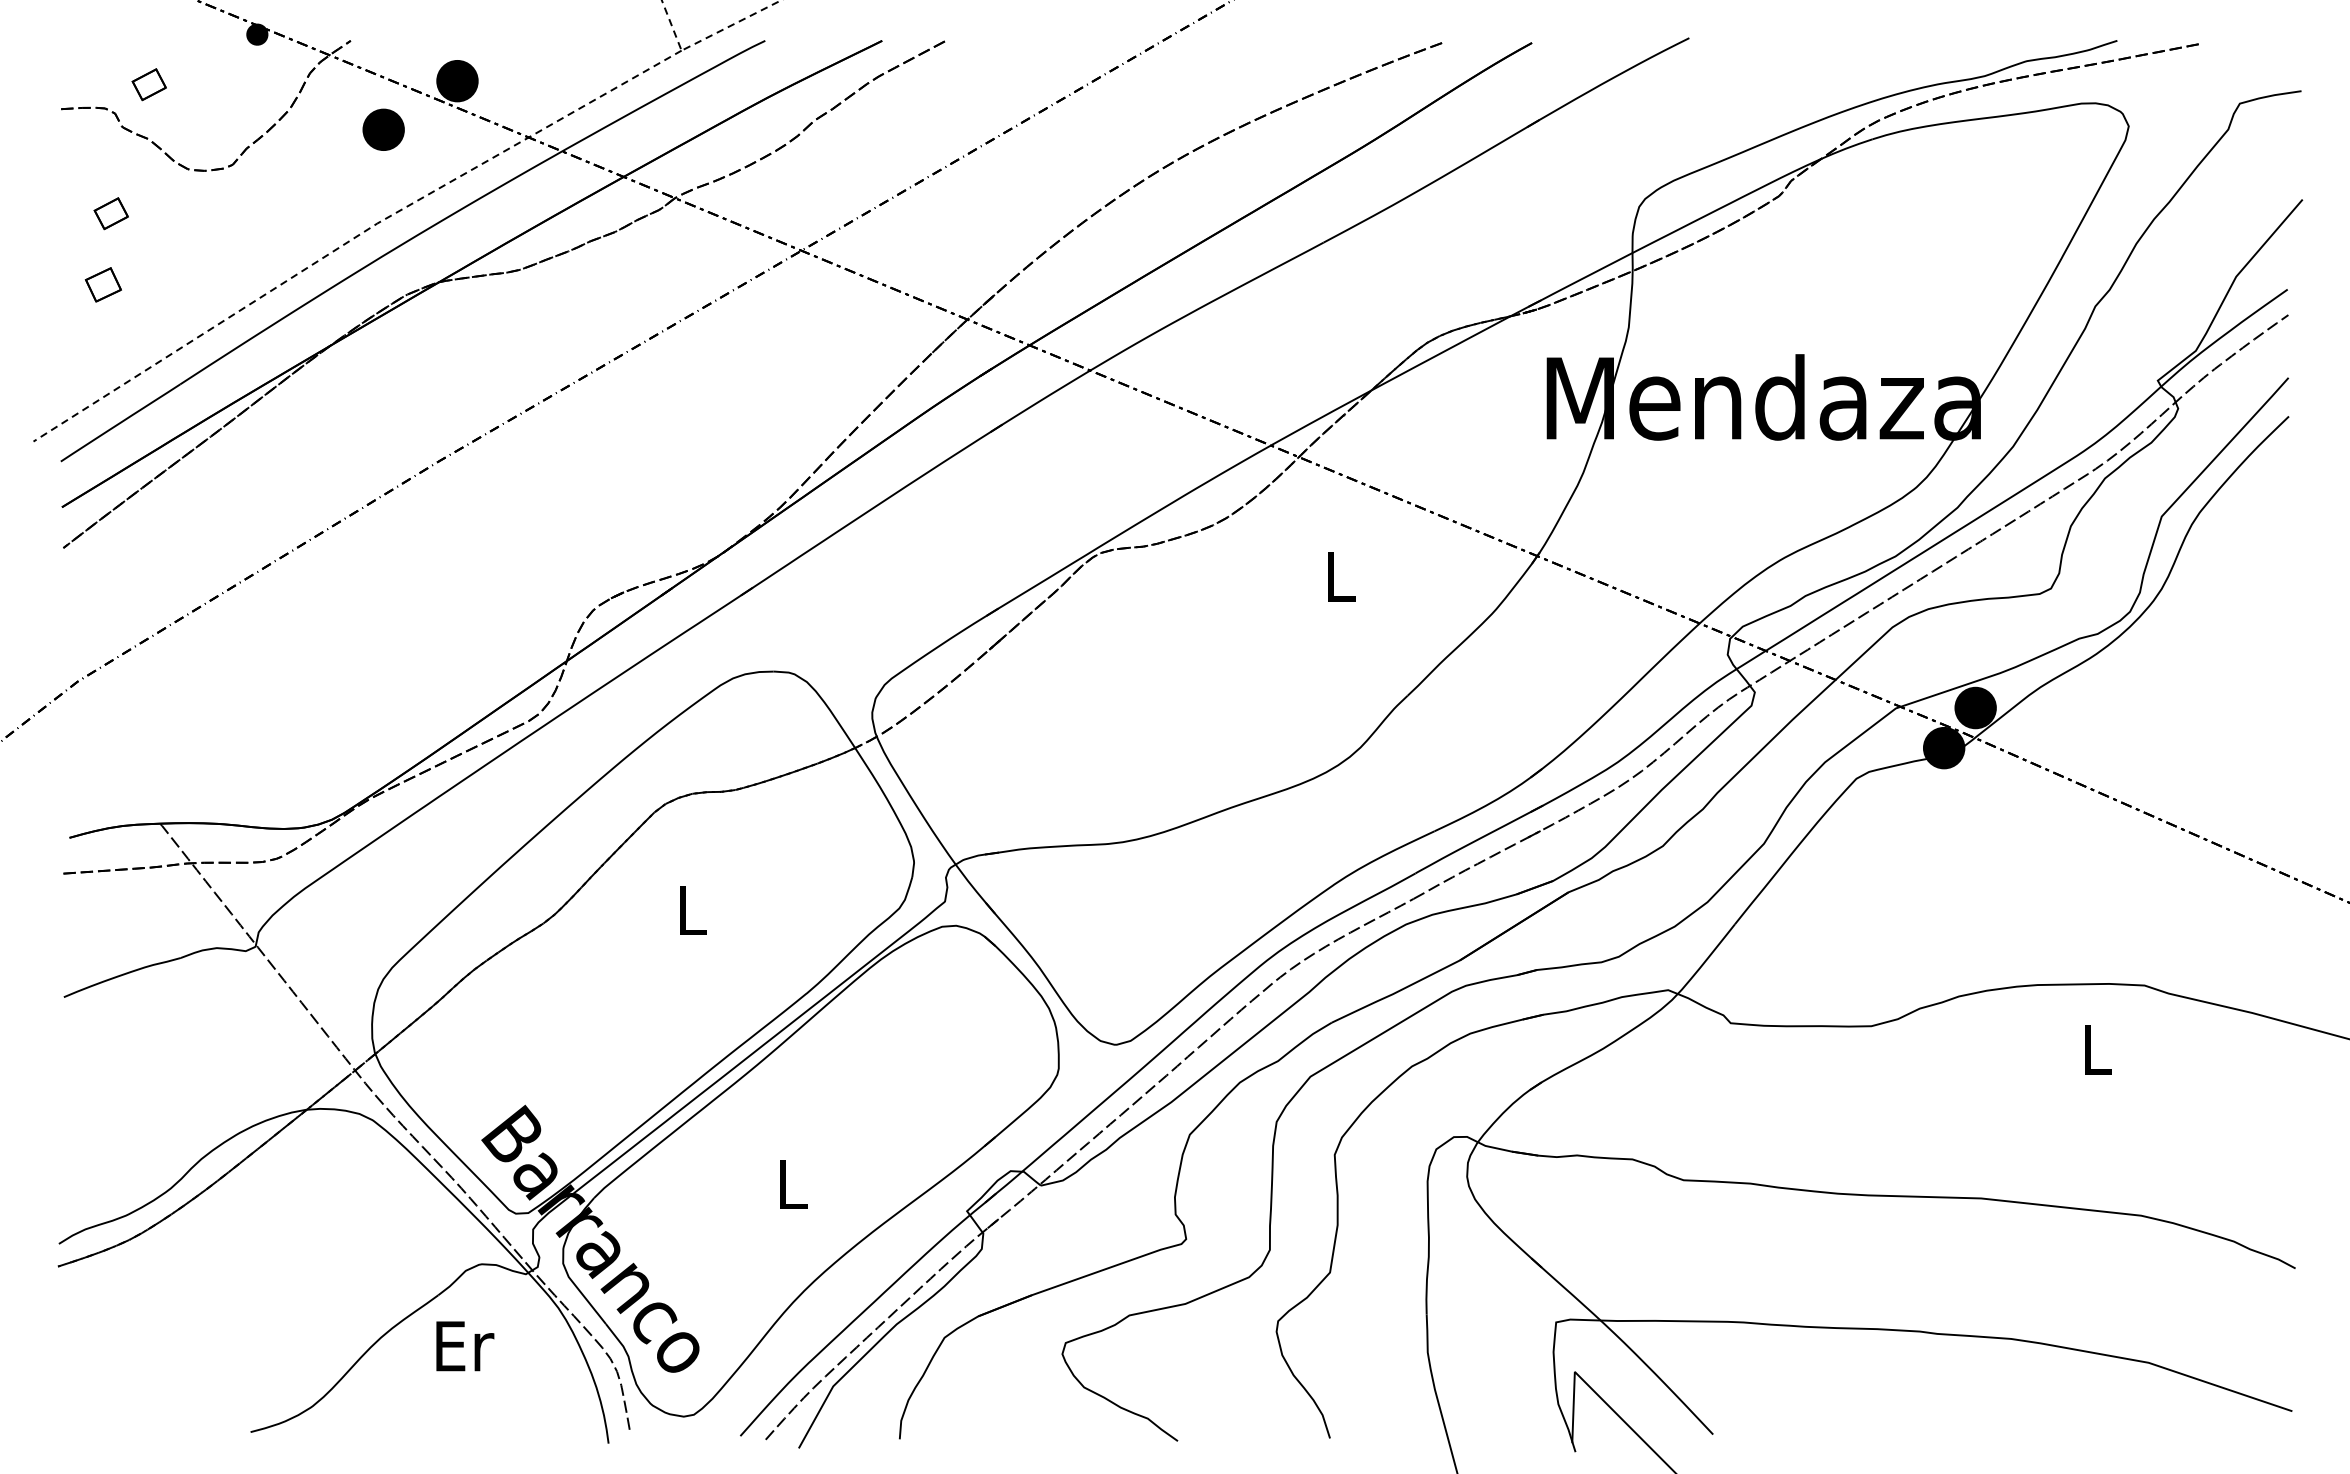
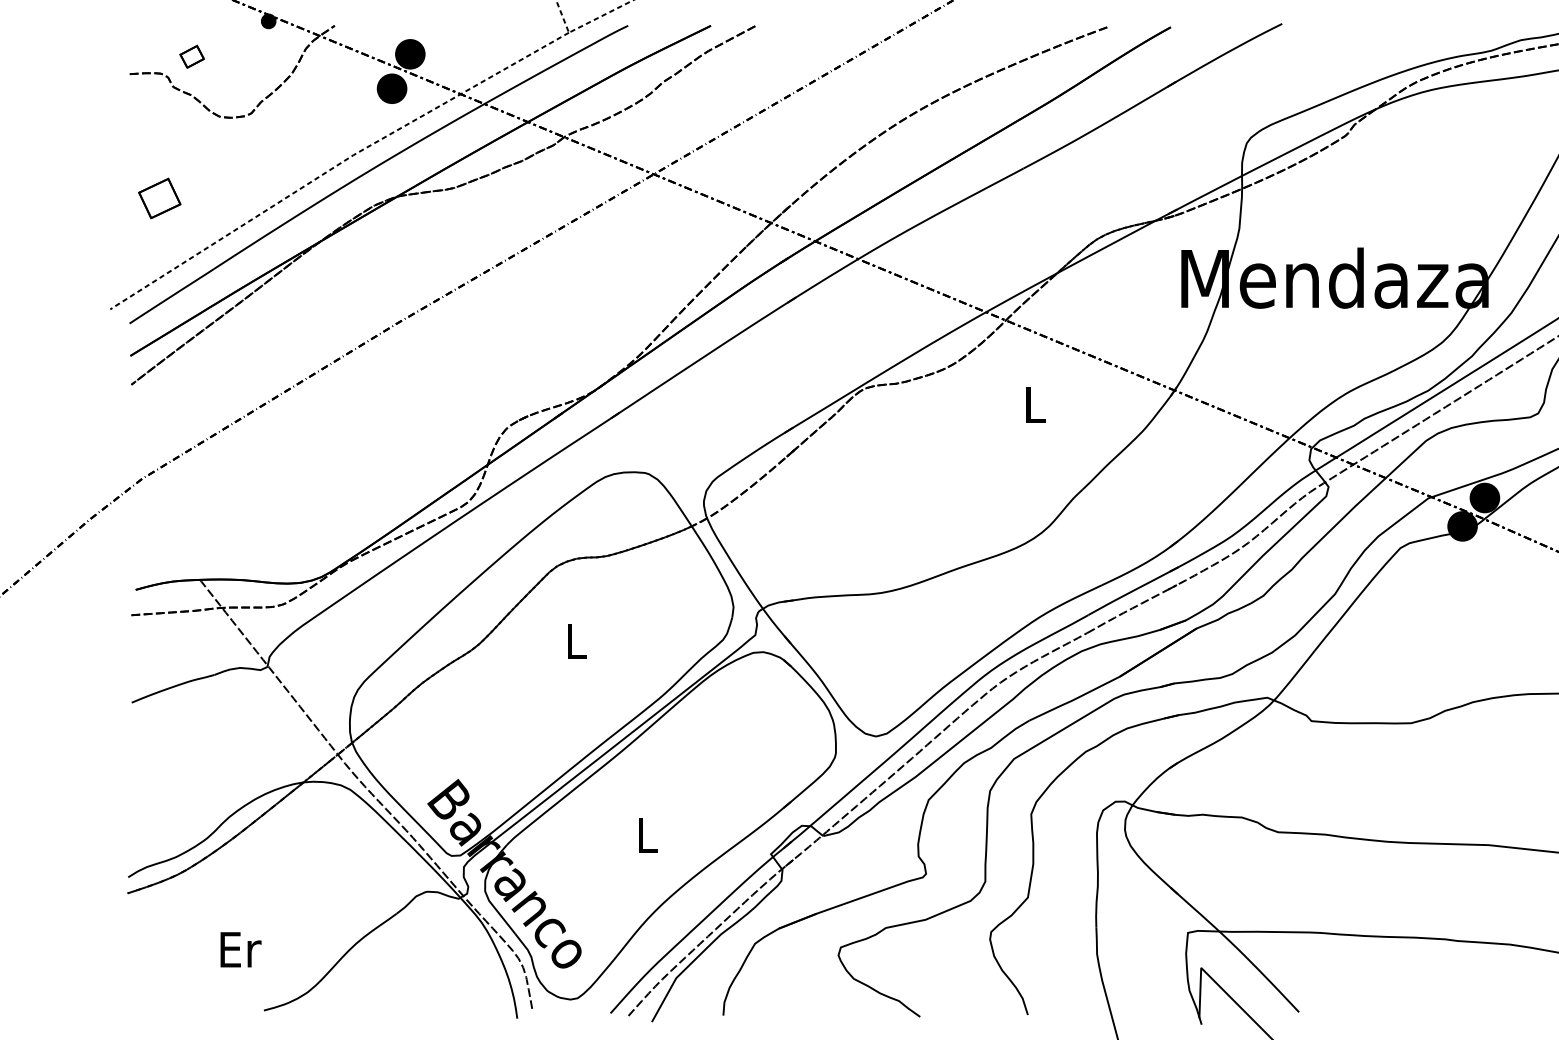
part: (383, 129) -> (391, 88), moved
part: (110, 213) -> (164, 148), removed
part: (103, 284) -> (159, 198), size x1.67
text: (465, 1346) -> (241, 949), moved

